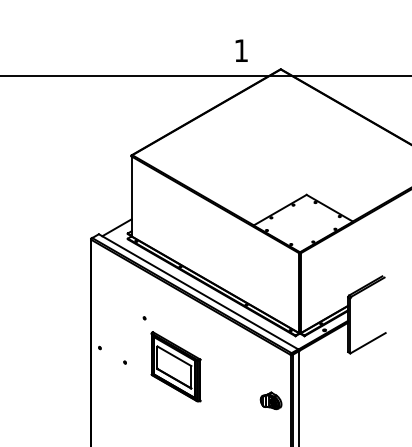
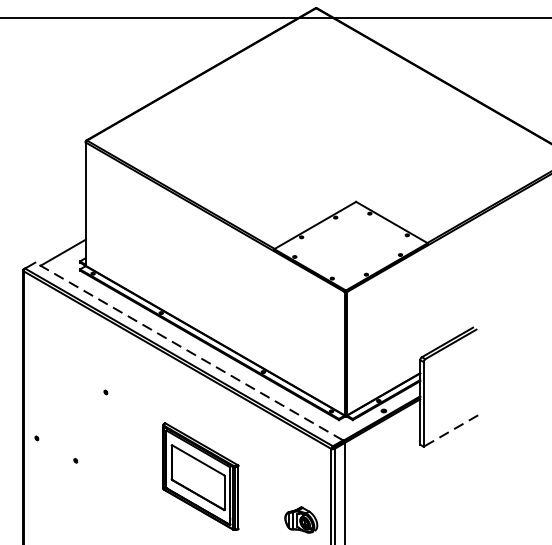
line: (198, 291) -> (189, 351), solid -> dashed
line: (367, 343) -> (450, 431), solid -> dashed
part: (175, 366) -> (199, 476), moved

